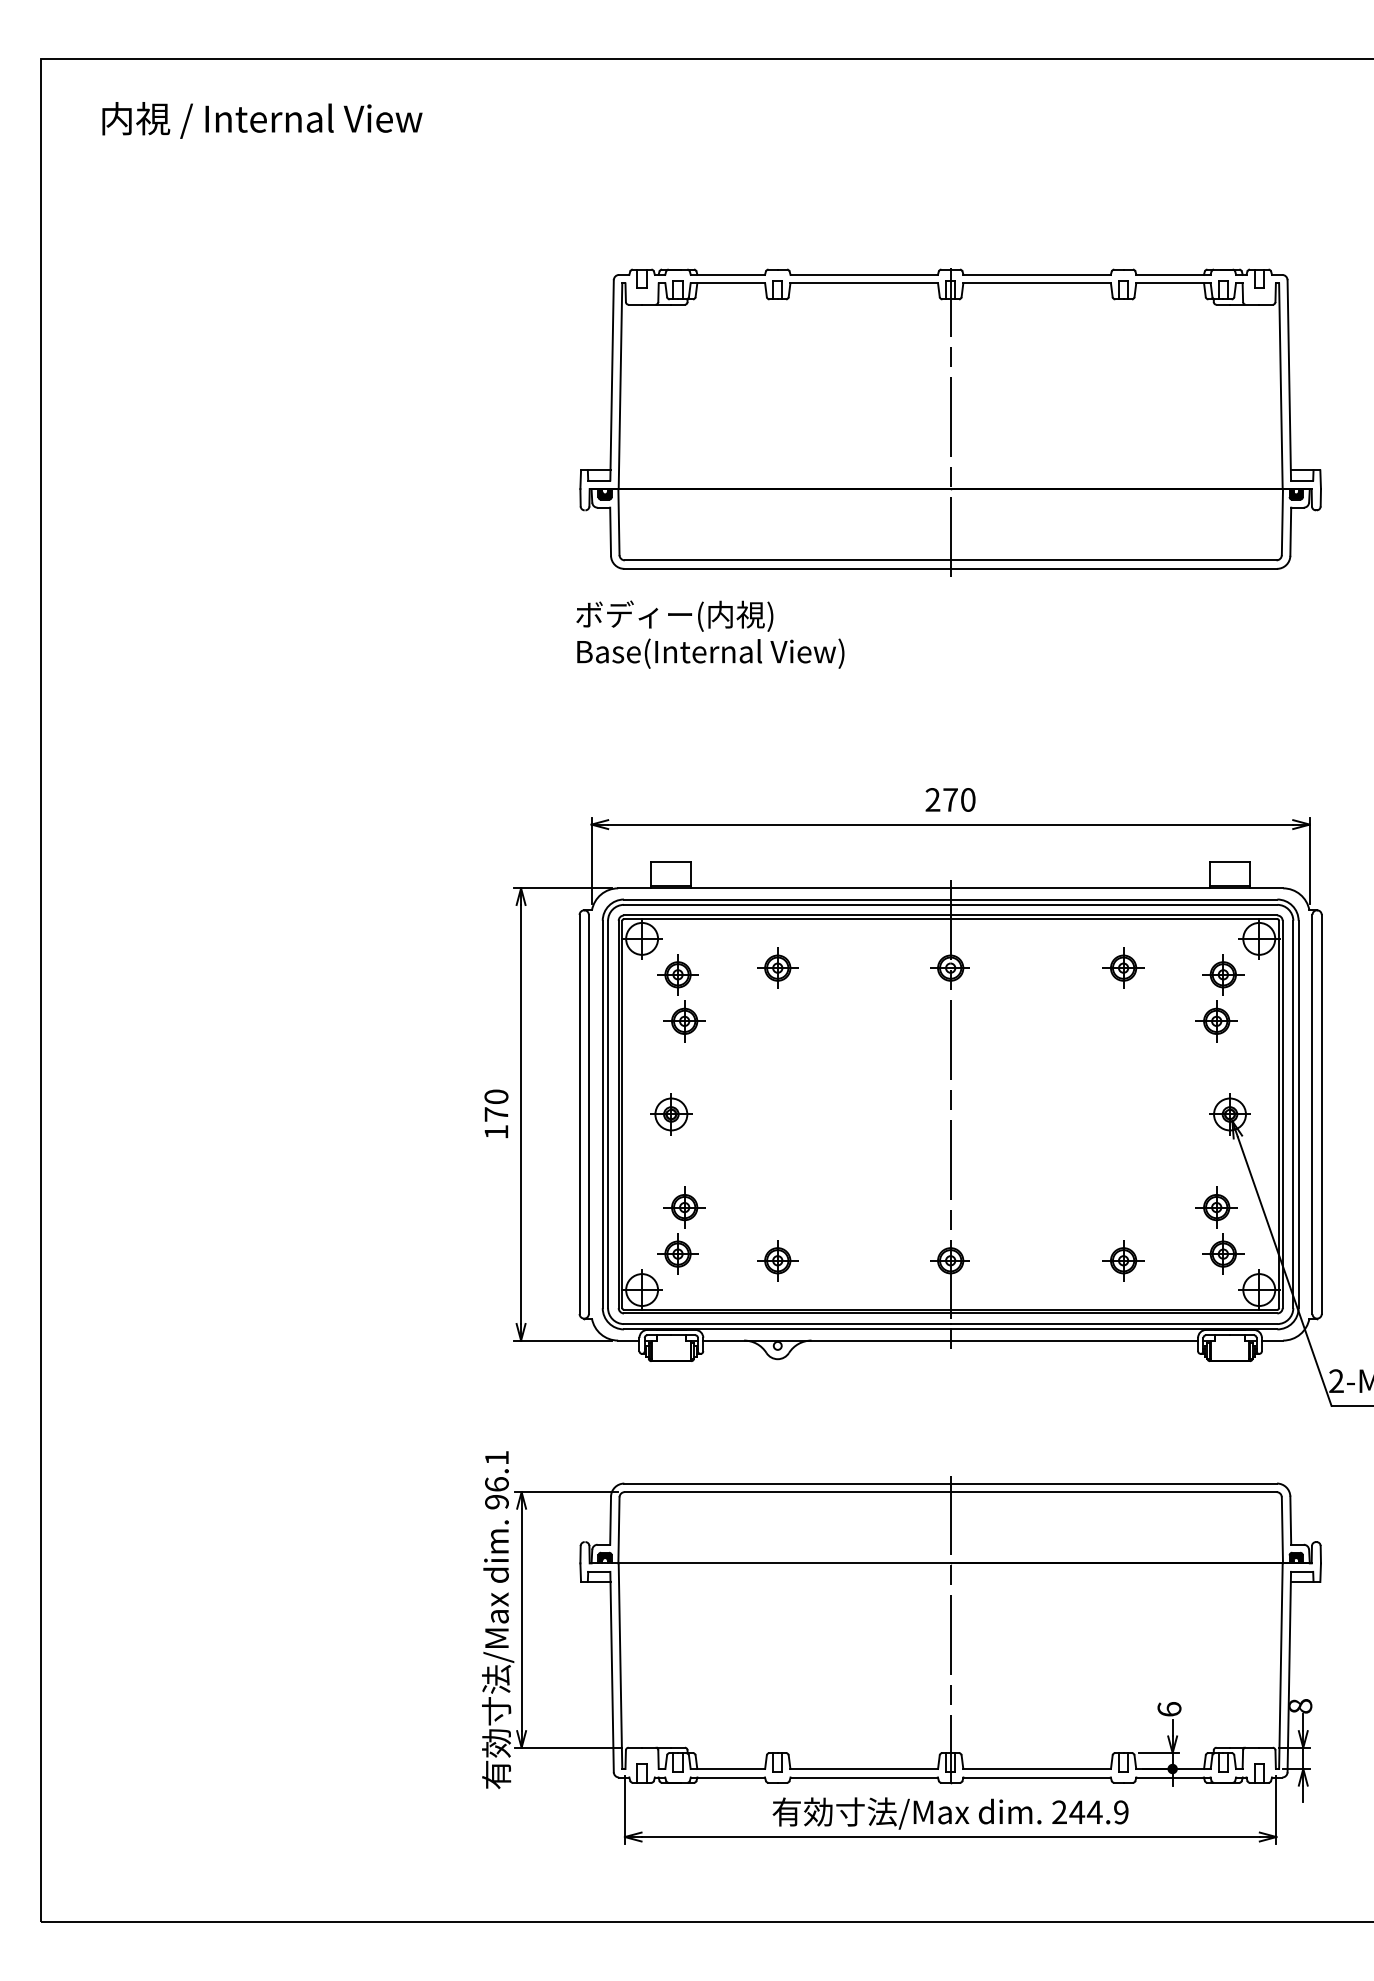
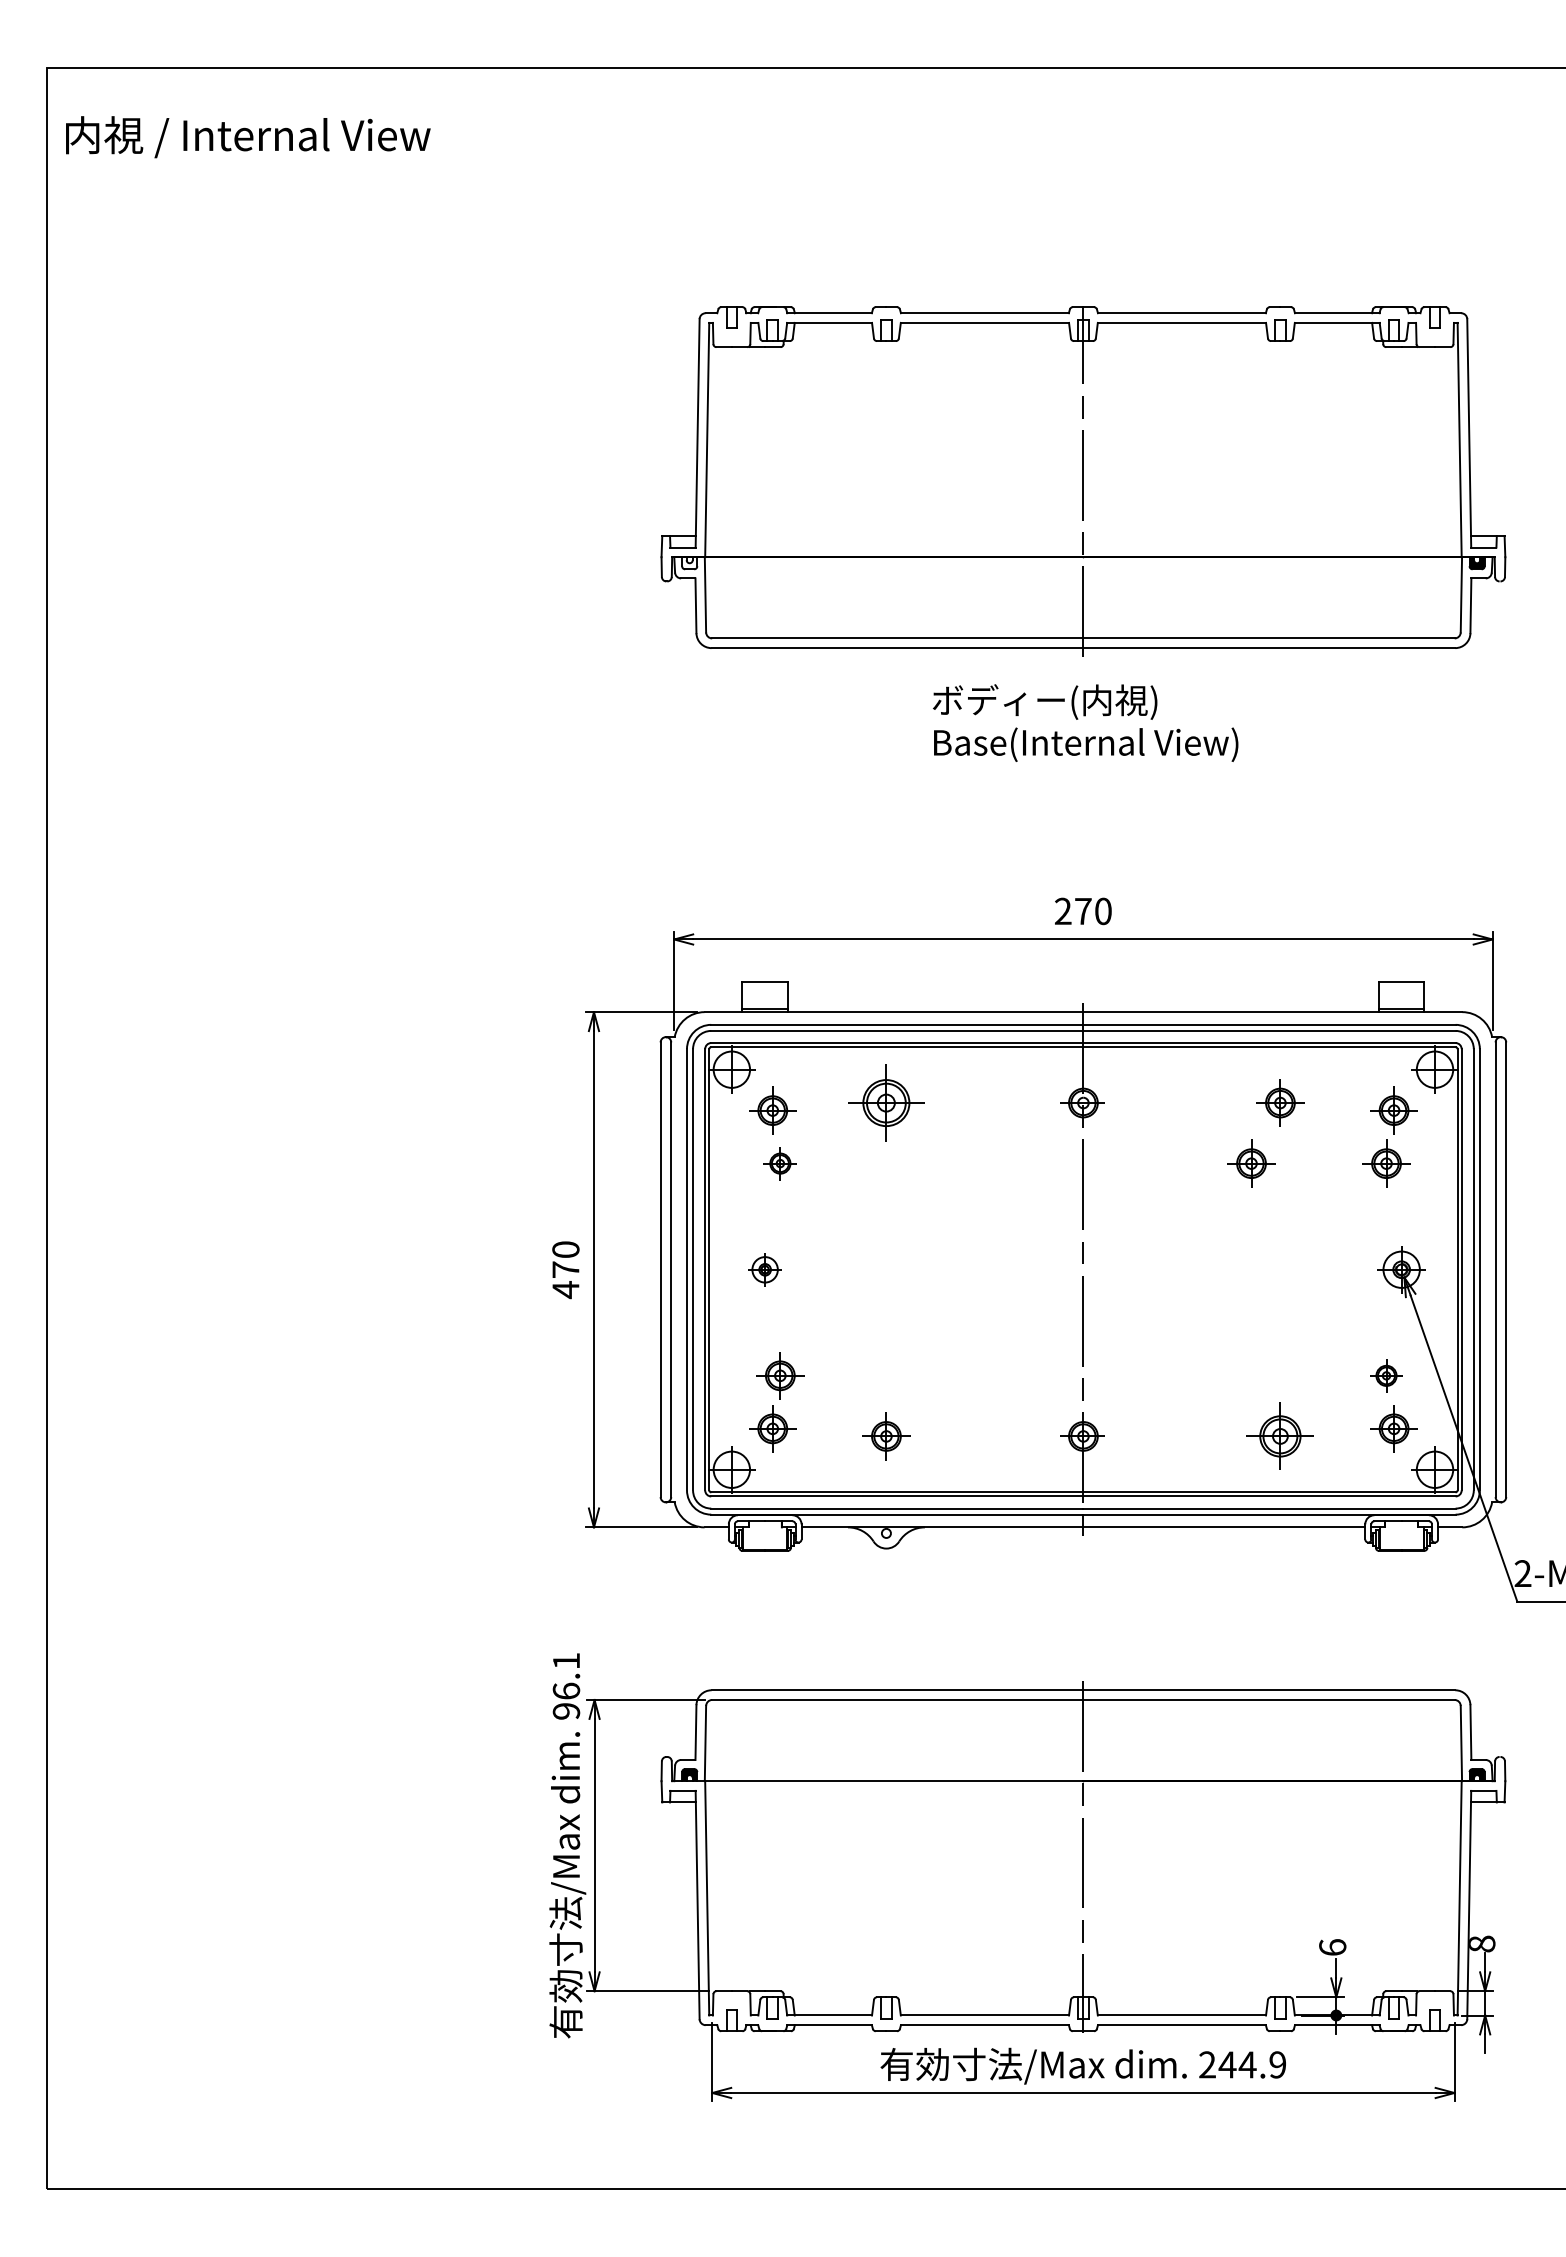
text: (262, 120) -> (248, 137), moved
fill: (604, 494) -> (689, 563), removed
text: (710, 634) -> (1085, 722), moved
part: (777, 967) -> (886, 1102), size x1.6
part: (684, 1021) -> (780, 1163), size x0.7
part: (1098, 1021) -> (1251, 1163), added
part: (670, 1114) -> (764, 1269), size x0.7
text: (496, 1132) -> (565, 1290), 170 -> 470
part: (1216, 1207) -> (1386, 1375), size x0.7
part: (1123, 1260) -> (1280, 1436), size x1.4

